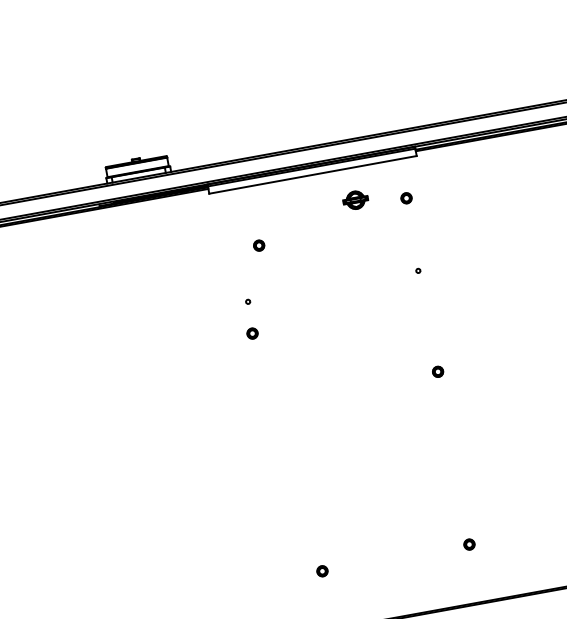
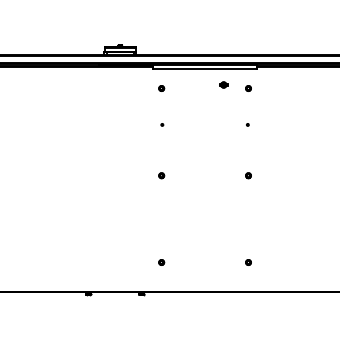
part: (355, 199) -> (223, 84), size x0.62
part: (258, 245) -> (161, 88), moved
part: (252, 333) -> (161, 175), moved
part: (322, 571) -> (161, 262), moved

